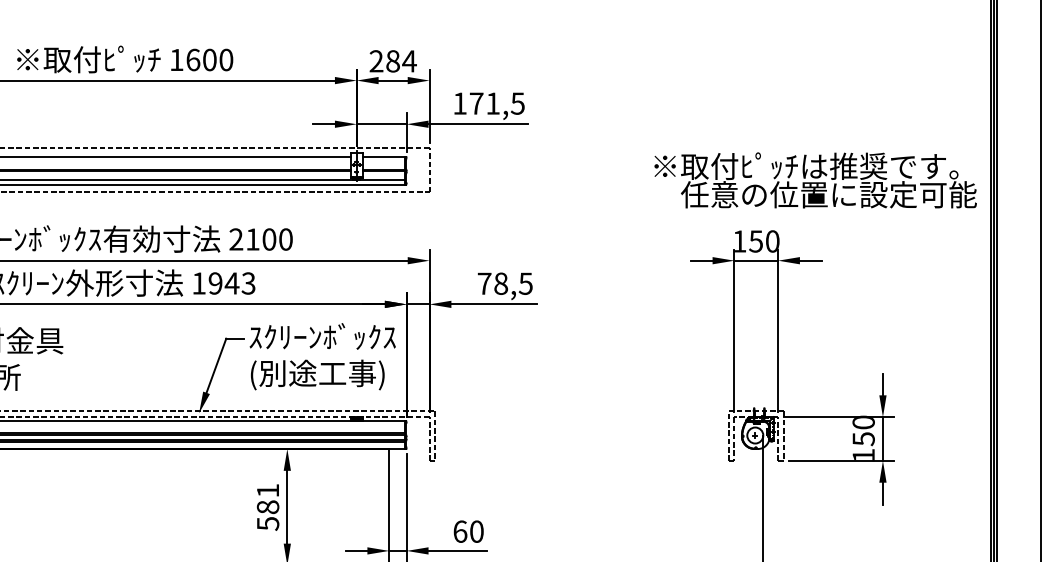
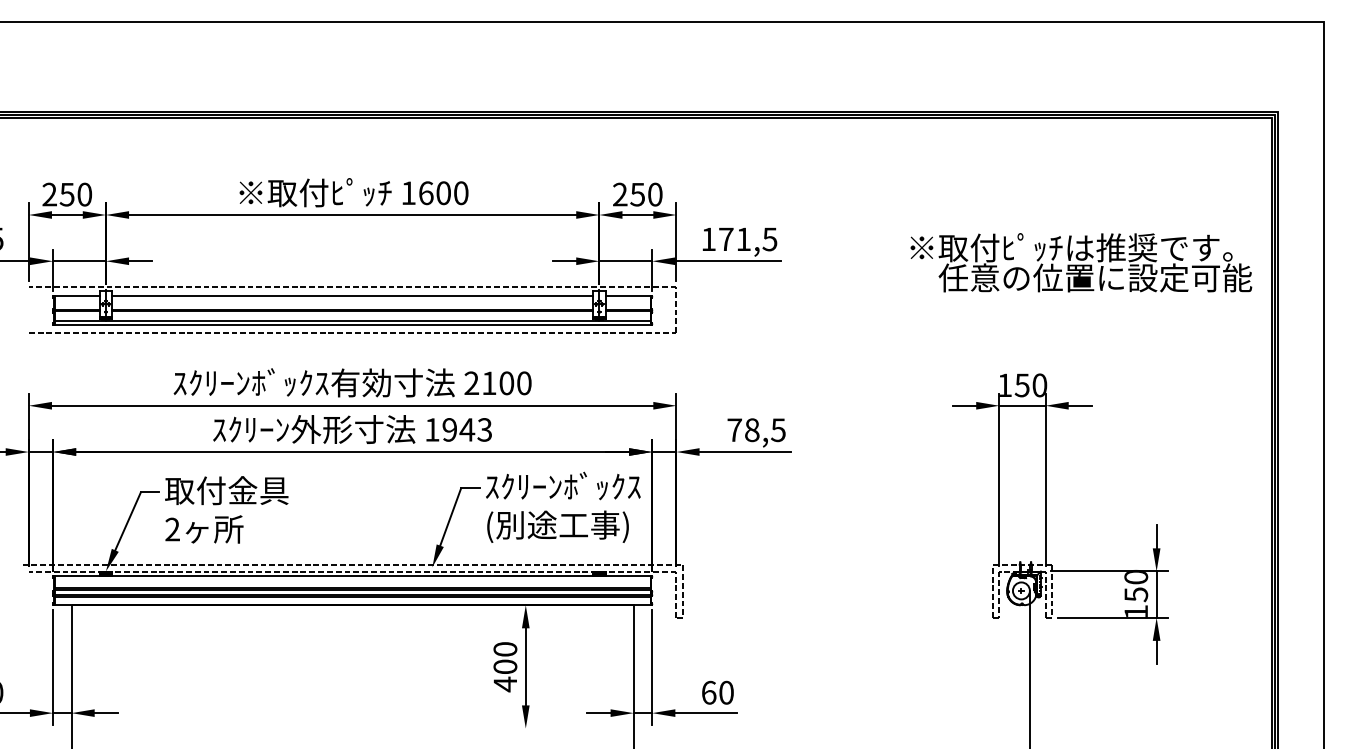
text: (401, 61) -> (646, 194), 284 -> 250
text: (815, 180) -> (1081, 262), moved
text: (268, 507) -> (505, 667), 581 -> 400

